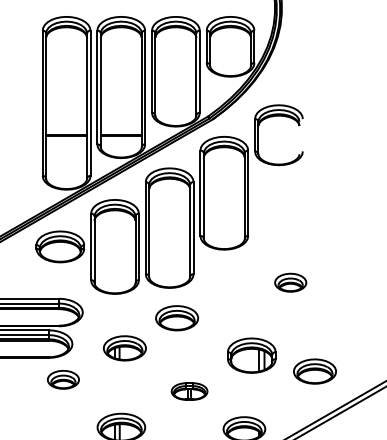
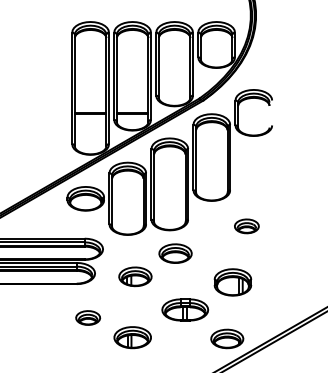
part: (290, 282) -> (246, 226), moved
part: (314, 371) -> (281, 294), removed
part: (63, 379) -> (88, 317), moved
part: (188, 390) -> (184, 309), size x1.67

